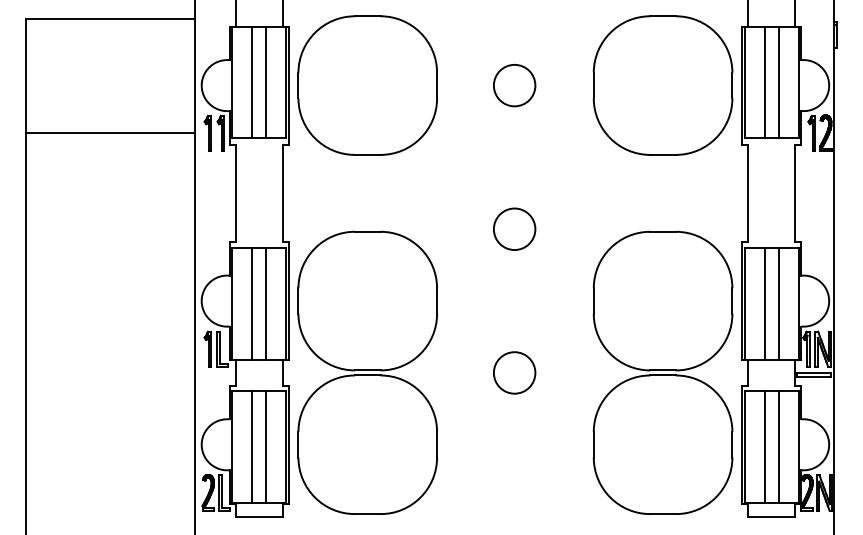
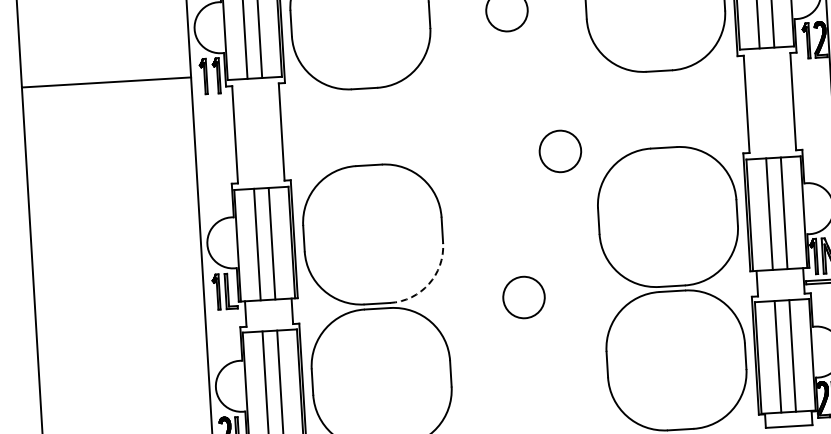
circle: (514, 228) -> (560, 150), moved
arc: (420, 353) -> (428, 283), solid -> dashed

